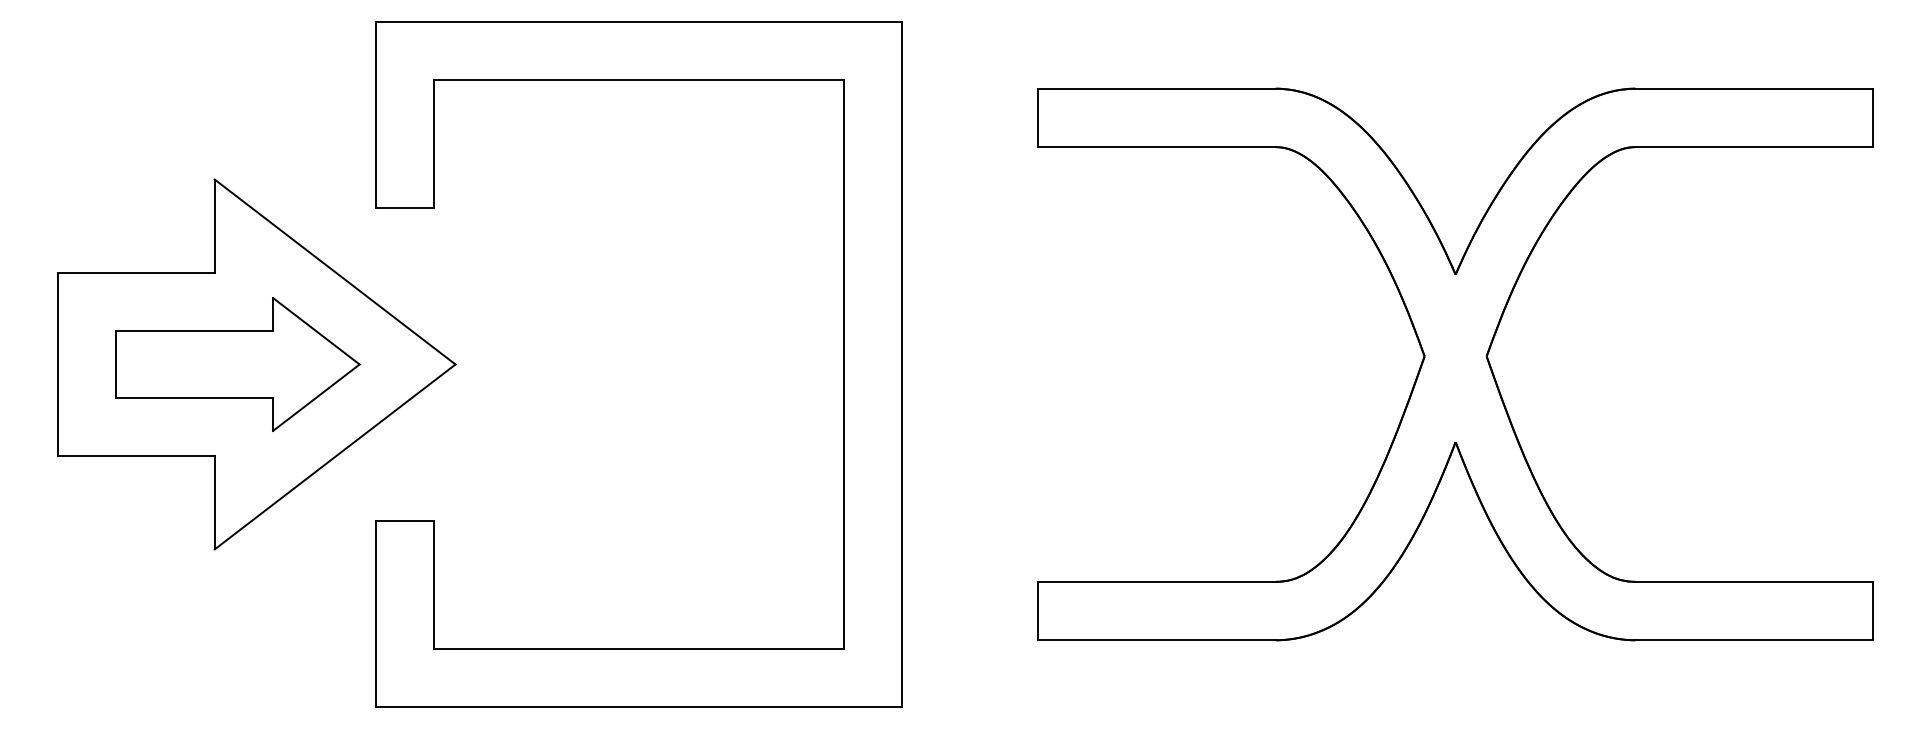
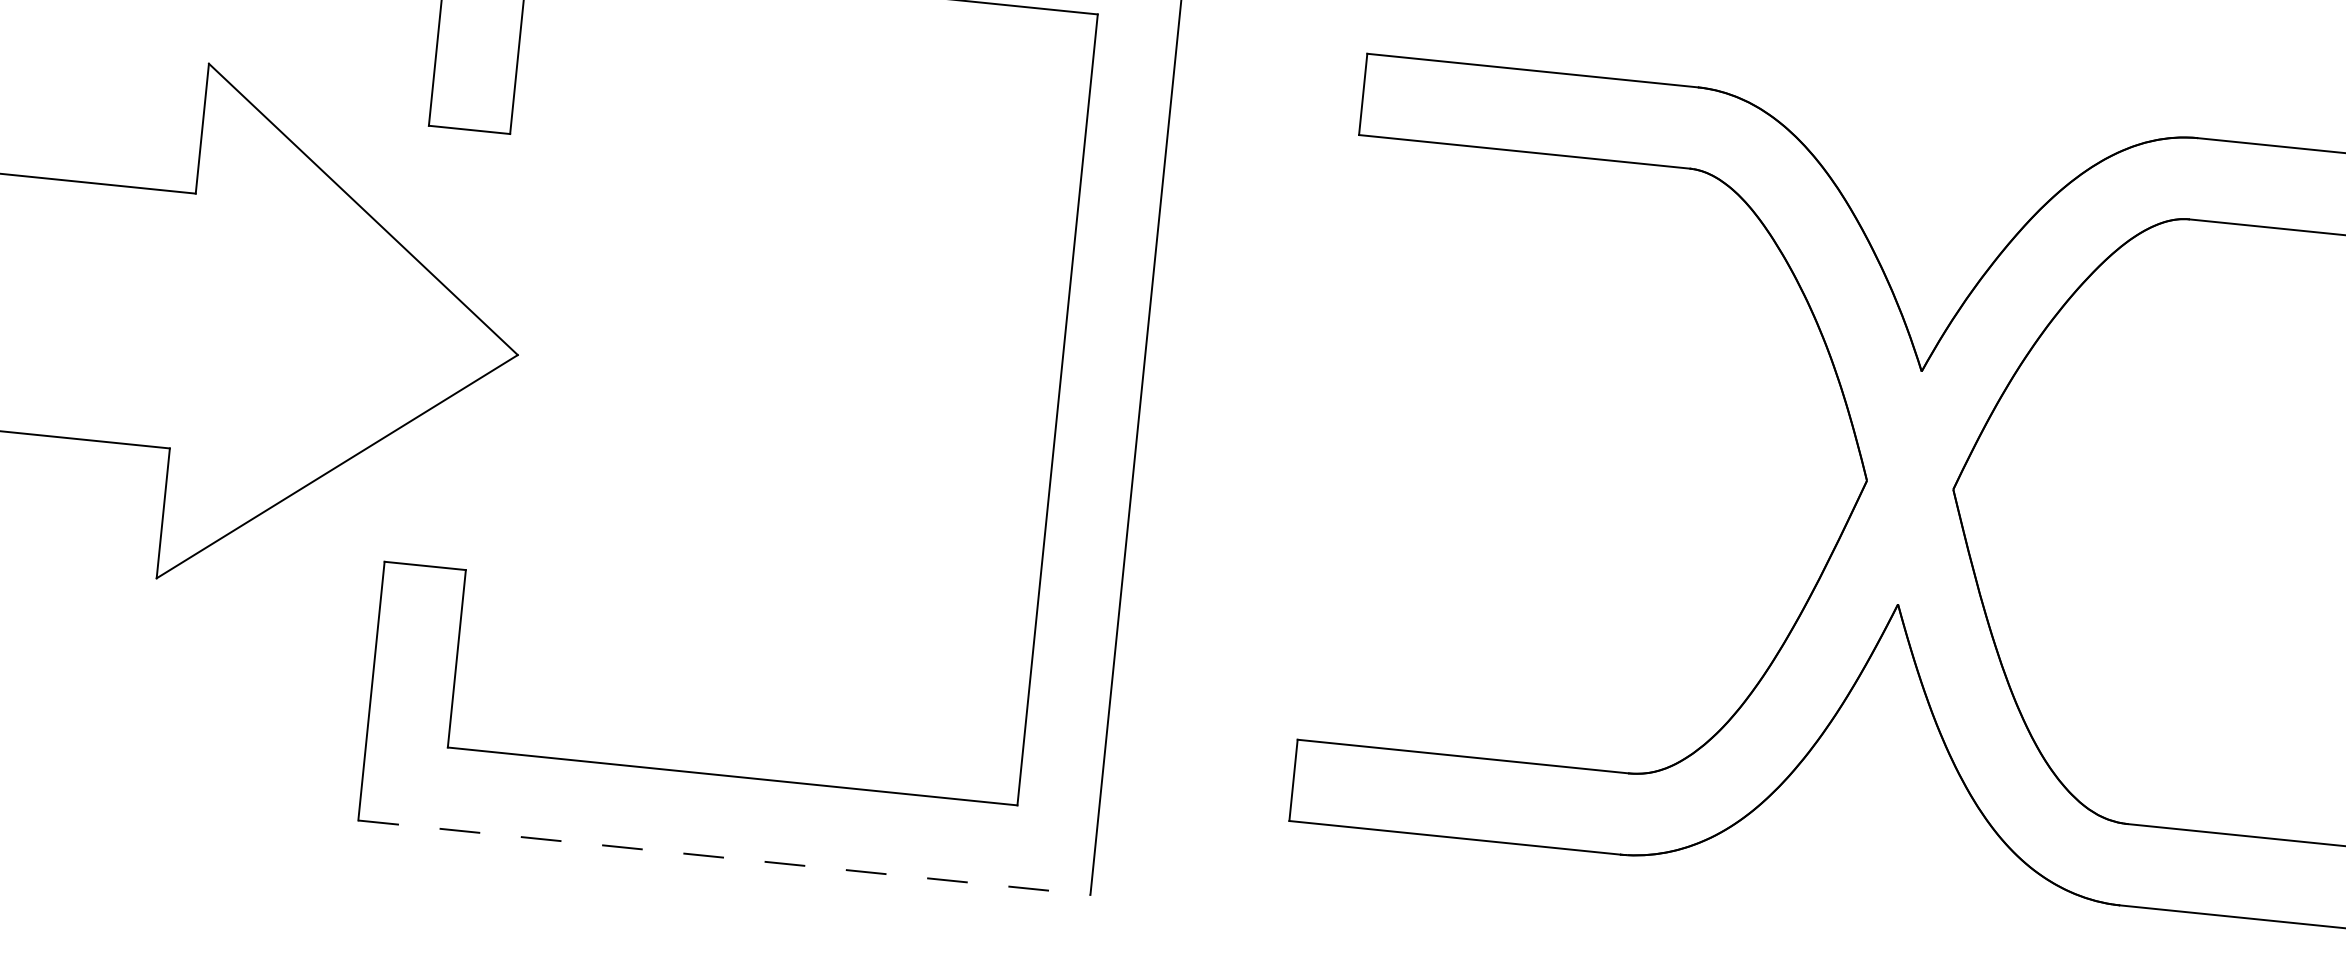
part: (237, 364) -> (214, 324), removed
line: (639, 707) -> (725, 858), solid -> dashed

